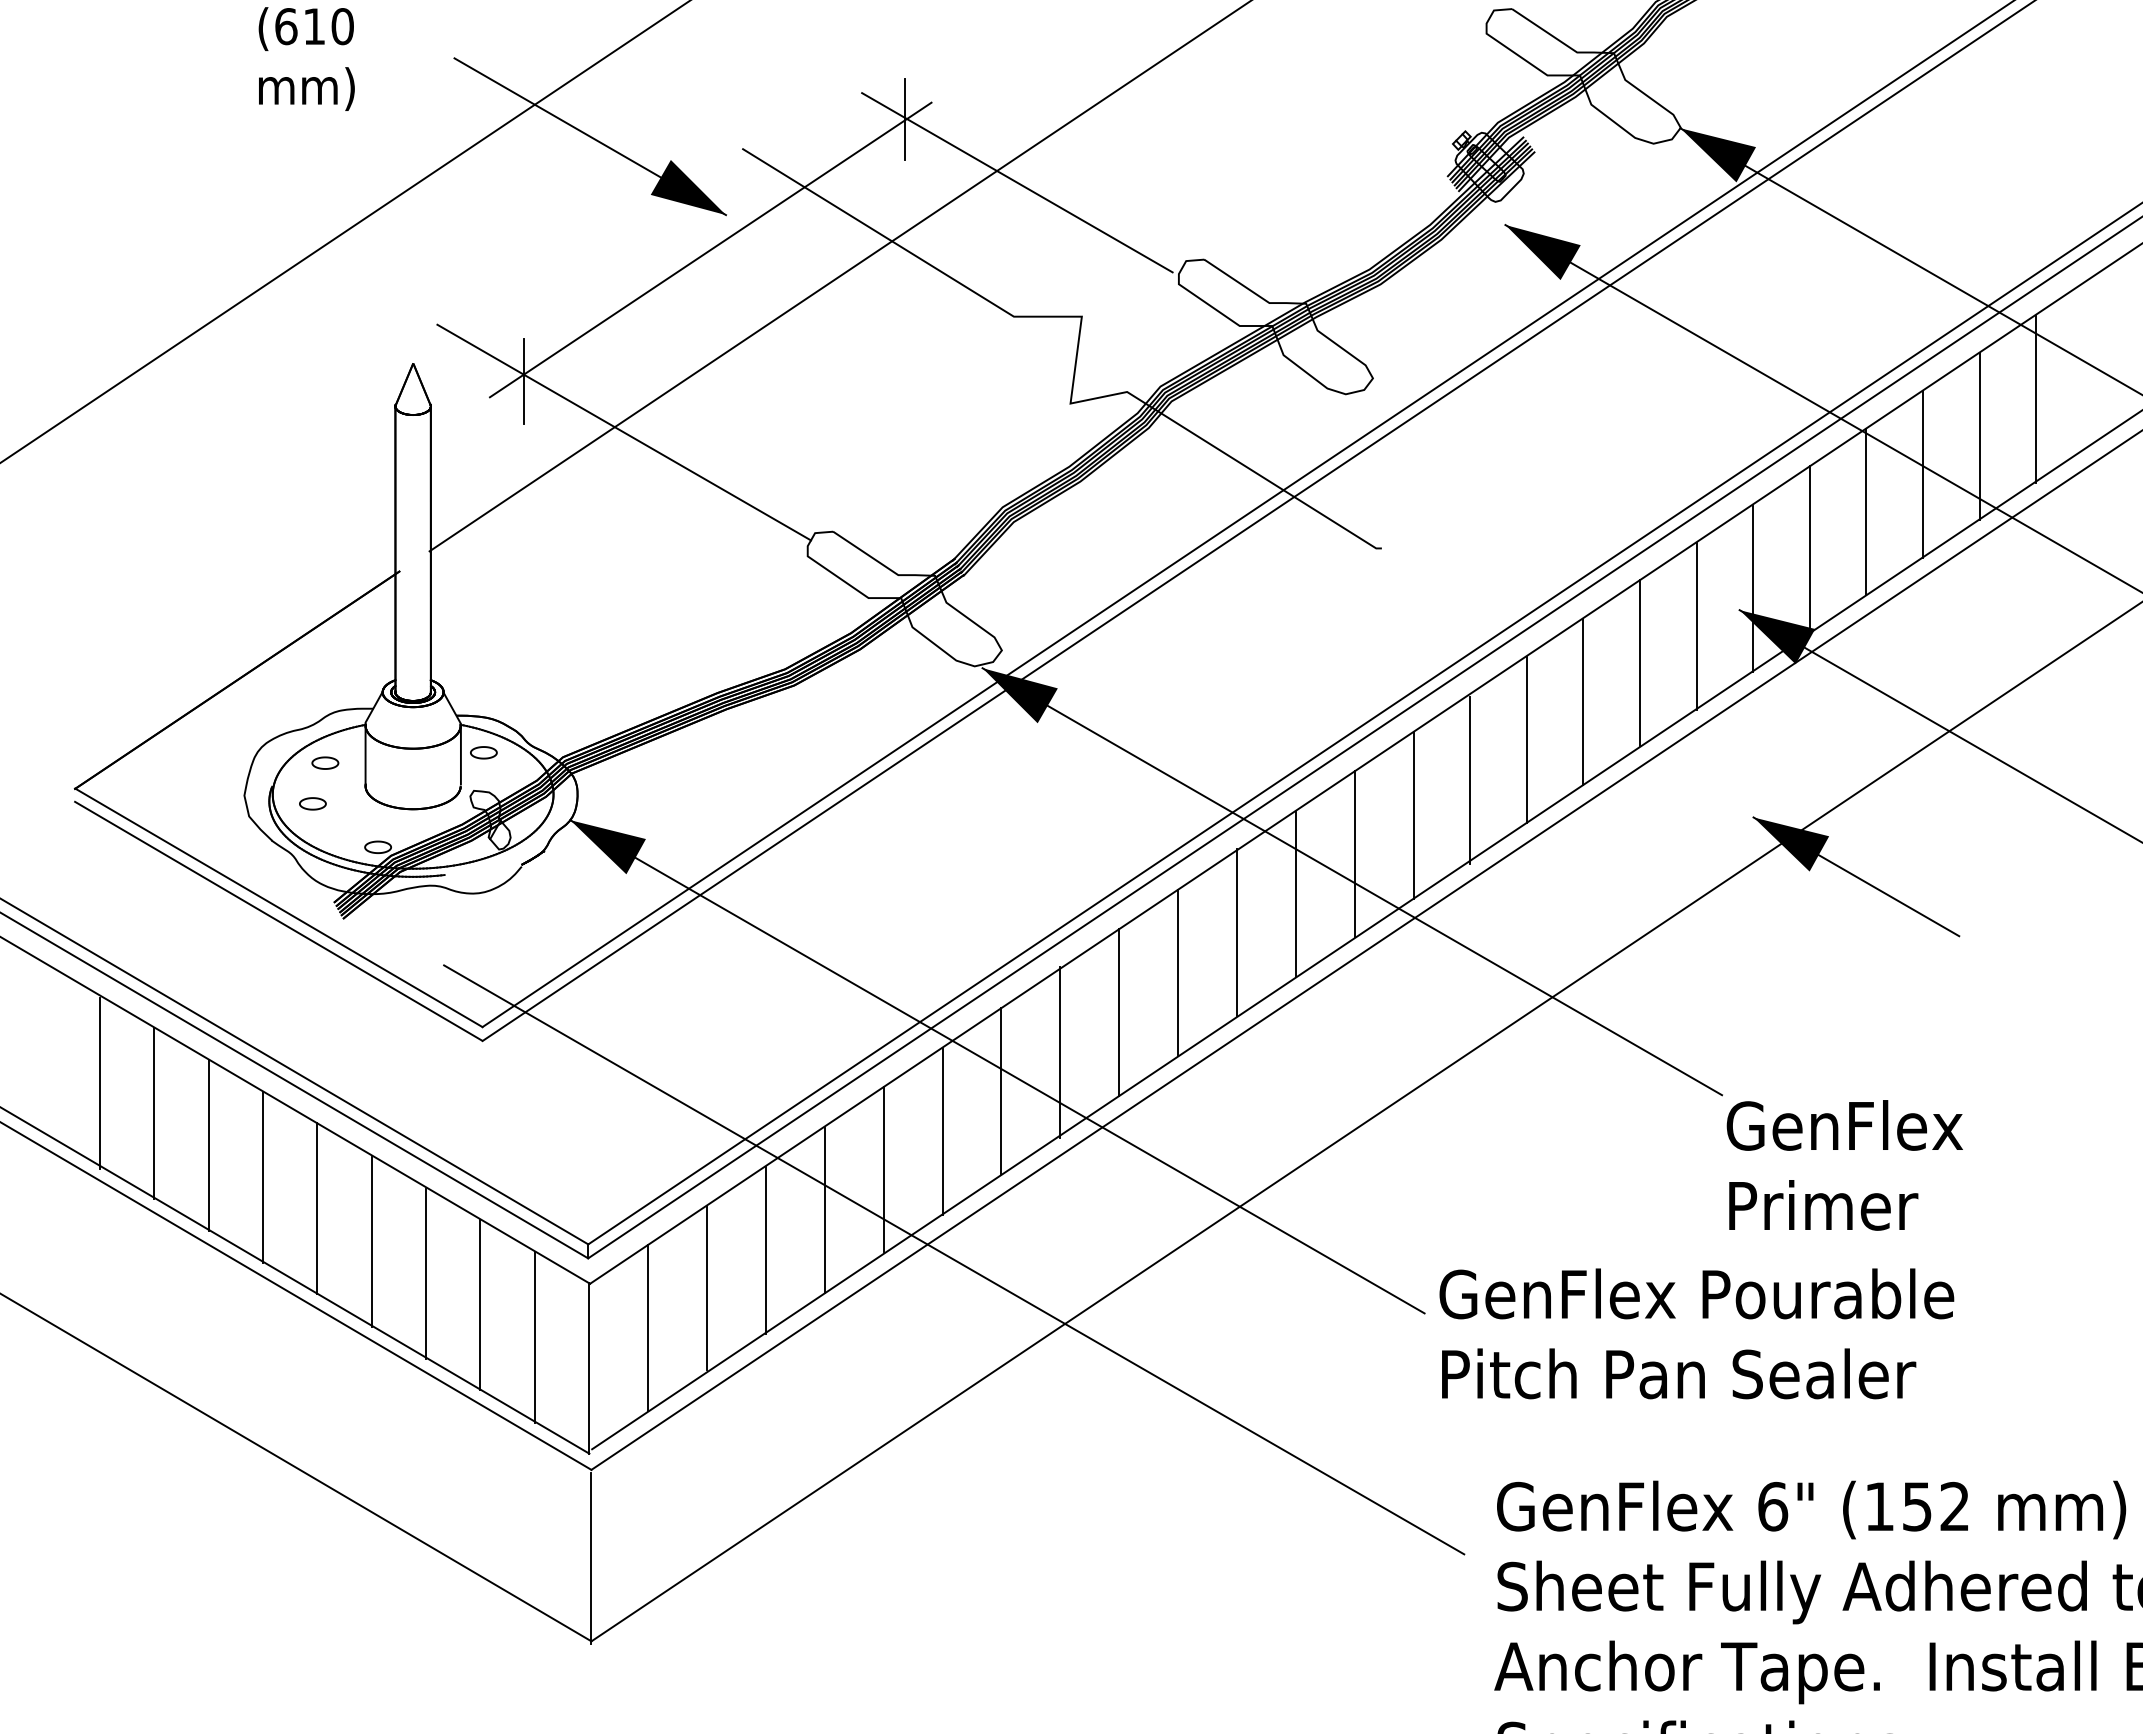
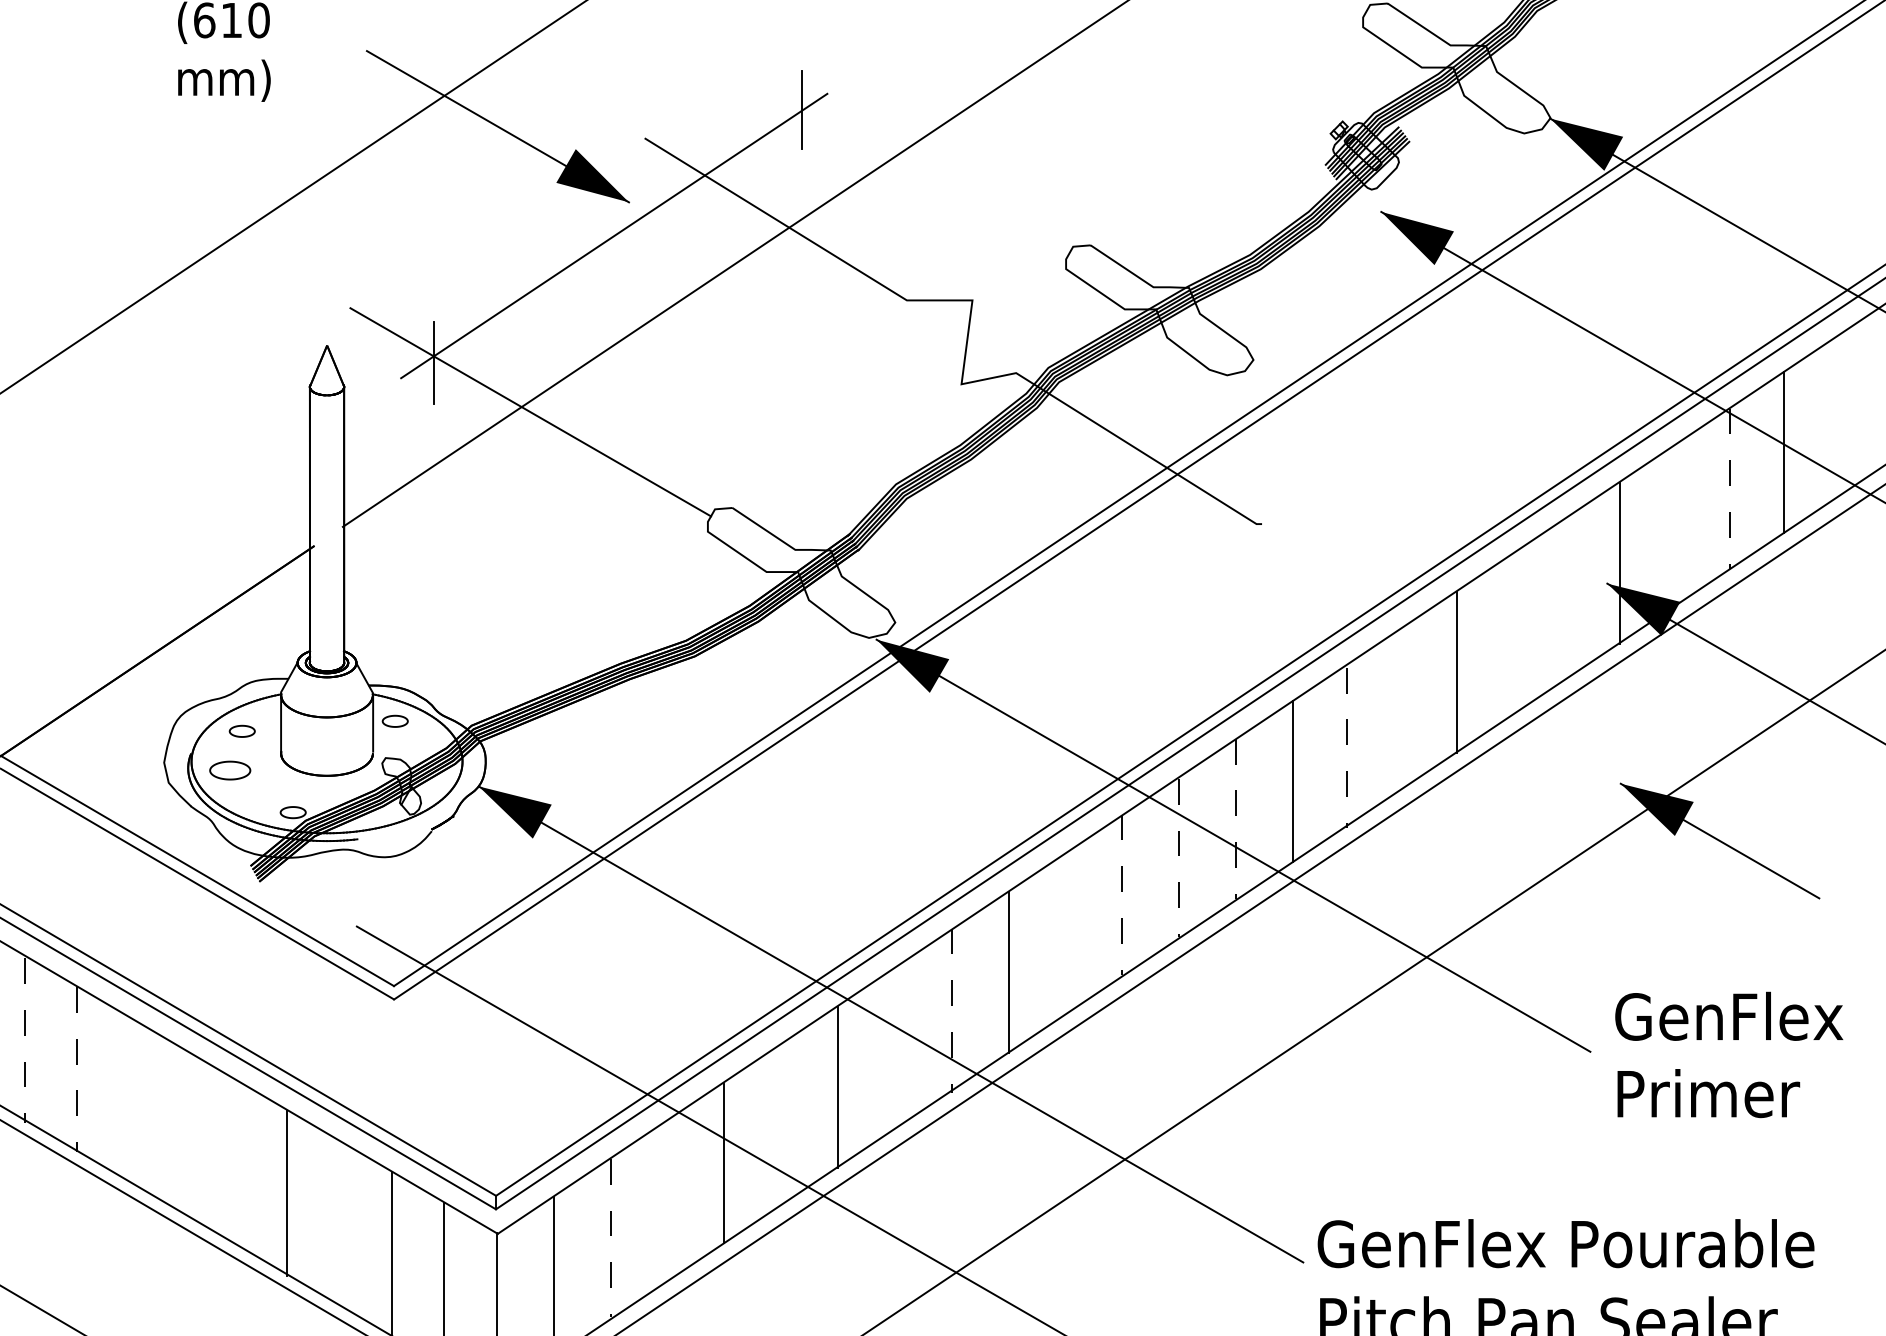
line: (1017, 182) -> (910, 170), removed
line: (1979, 436) -> (1838, 416), removed
line: (1866, 512) -> (1729, 489), solid -> dashed
line: (1809, 549) -> (1674, 525), removed
line: (1696, 626) -> (1565, 599), removed
line: (1640, 662) -> (1511, 634), removed
line: (1526, 739) -> (1401, 708), removed
line: (1470, 781) -> (1347, 749), solid -> dashed
part: (312, 803) -> (229, 770), size x1.6
line: (1354, 854) -> (1235, 819), solid -> dashed
line: (1295, 895) -> (1178, 859), solid -> dashed
line: (1236, 933) -> (1121, 895), solid -> dashed
line: (1178, 972) -> (1065, 933), removed
line: (1060, 1053) -> (951, 1011), solid -> dashed
line: (100, 1083) -> (25, 1040), solid -> dashed
line: (1001, 1090) -> (894, 1047), removed
line: (154, 1113) -> (77, 1069), solid -> dashed
line: (208, 1145) -> (129, 1100), removed
text: (1844, 1165) -> (1728, 1055), moved
line: (883, 1169) -> (781, 1123), removed
line: (263, 1177) -> (182, 1131), removed
line: (317, 1208) -> (234, 1161), removed
line: (766, 1250) -> (668, 1201), removed
line: (426, 1273) -> (339, 1223), removed
line: (707, 1288) -> (611, 1238), solid -> dashed

